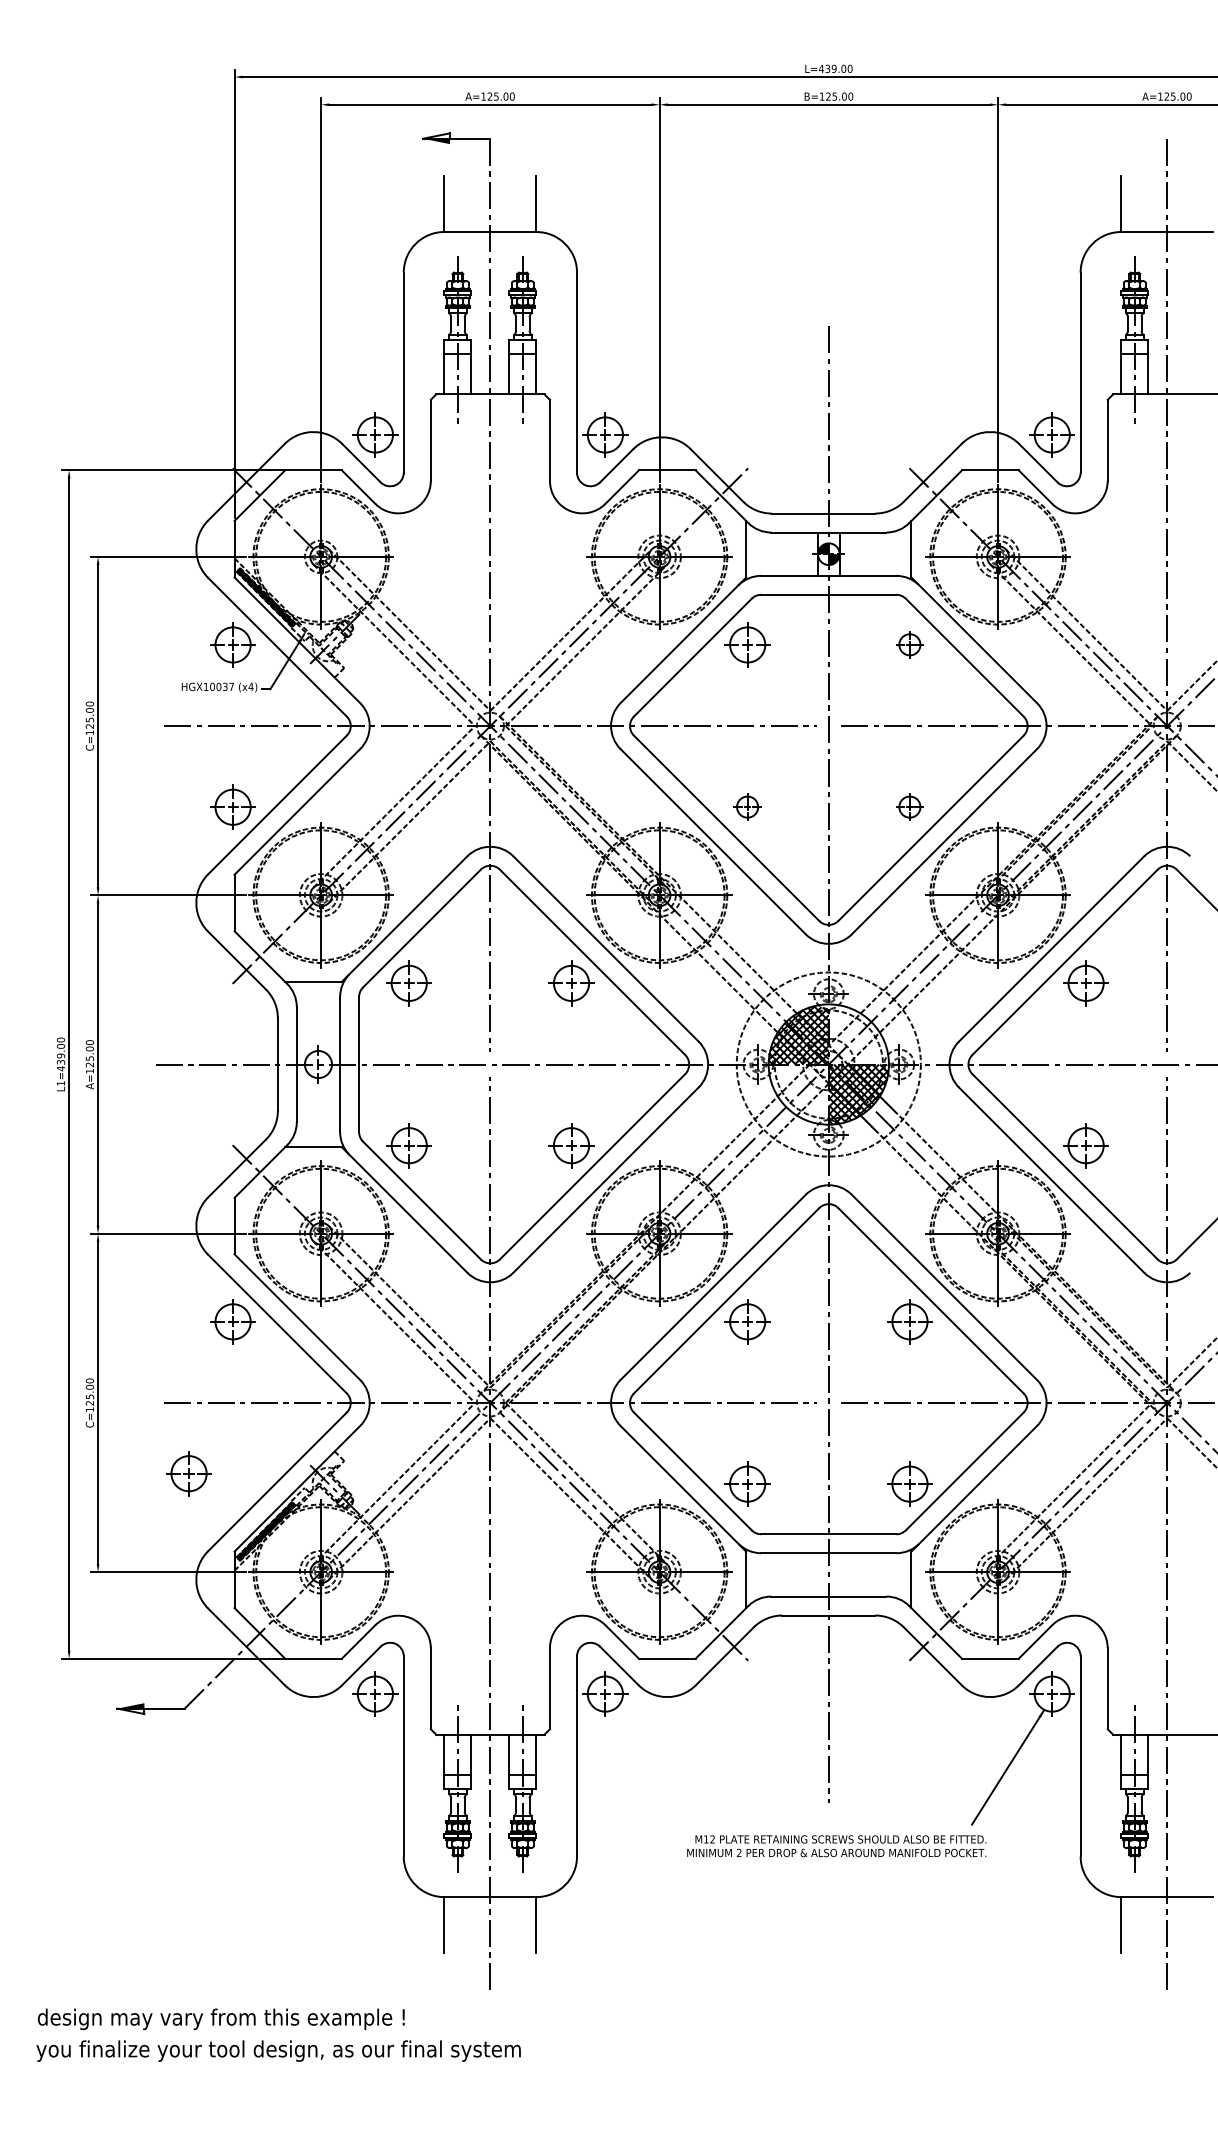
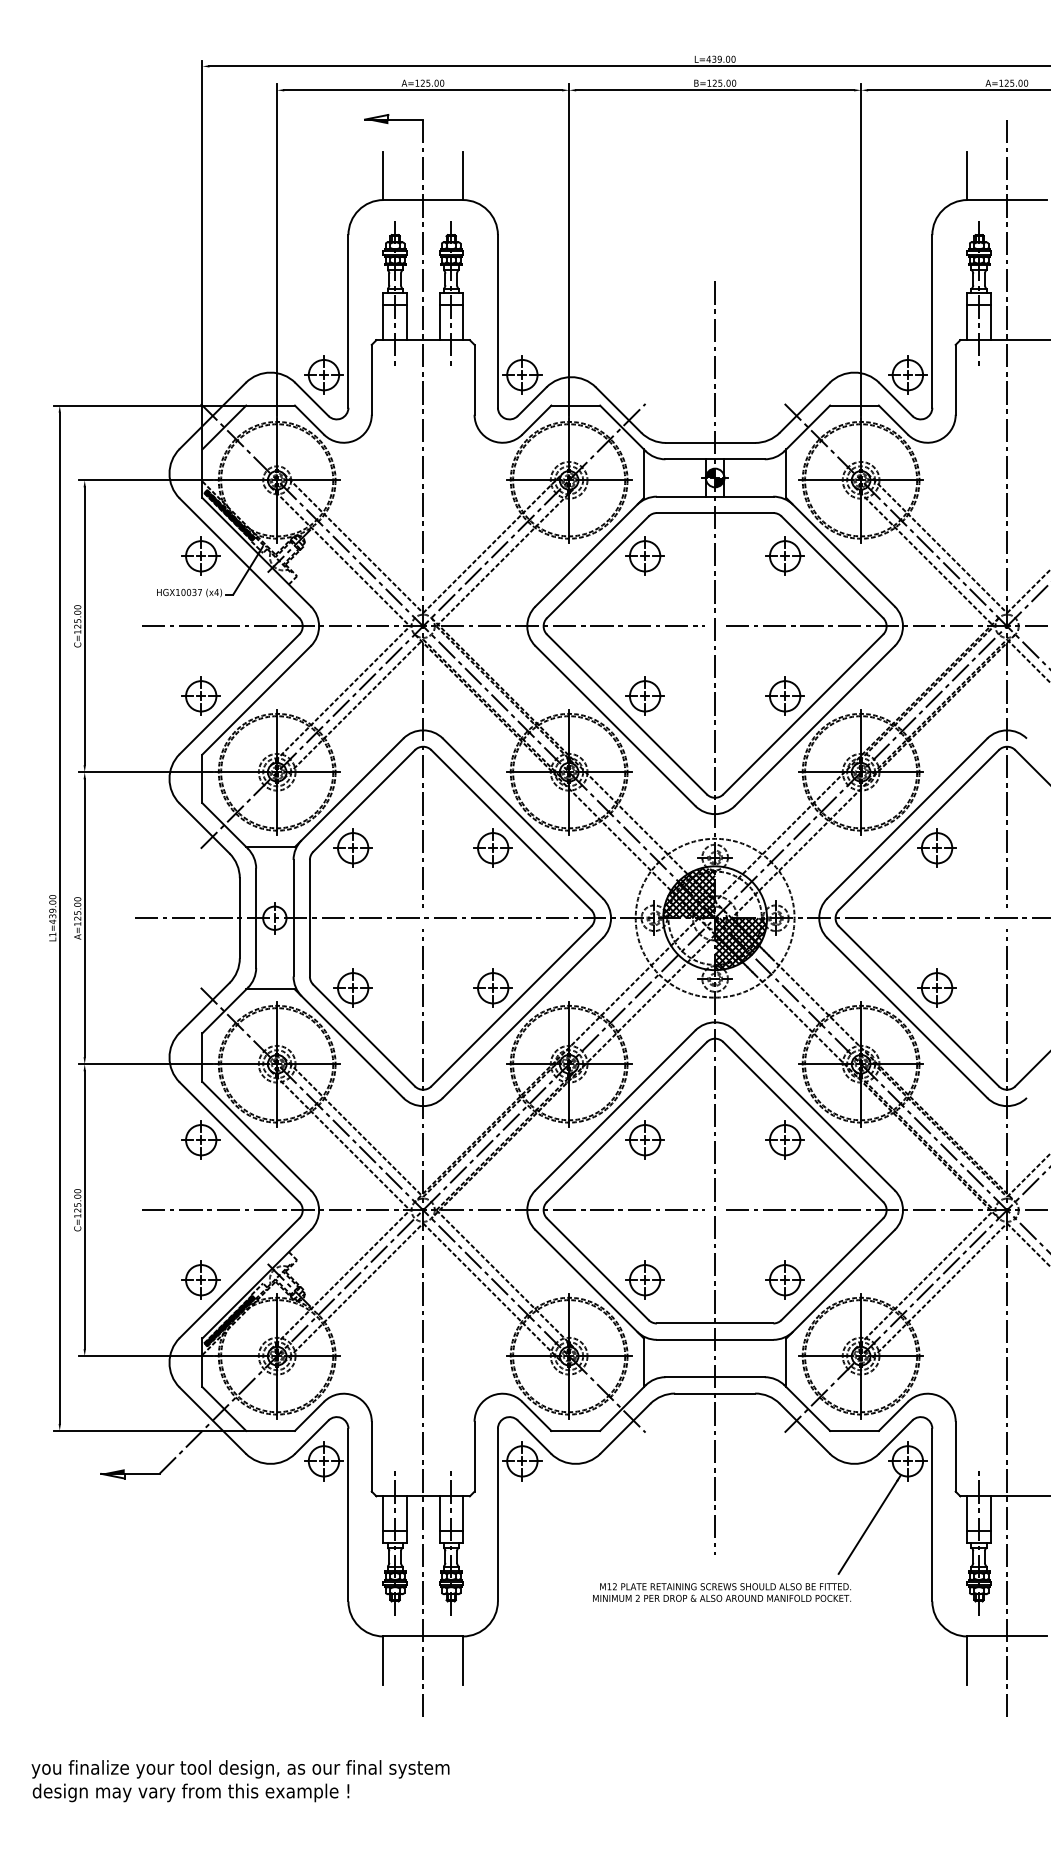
part: (909, 644) -> (784, 555), size x1.67
part: (746, 806) -> (644, 695), size x1.67
part: (909, 806) -> (784, 695), size x1.67
part: (188, 1472) -> (200, 1279), moved
text: (220, 2018) -> (190, 1792), moved

